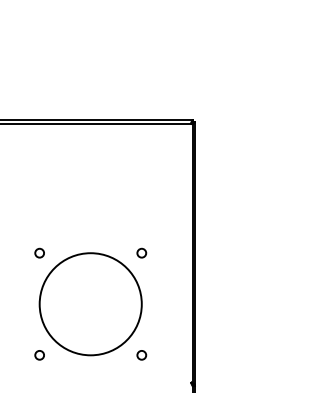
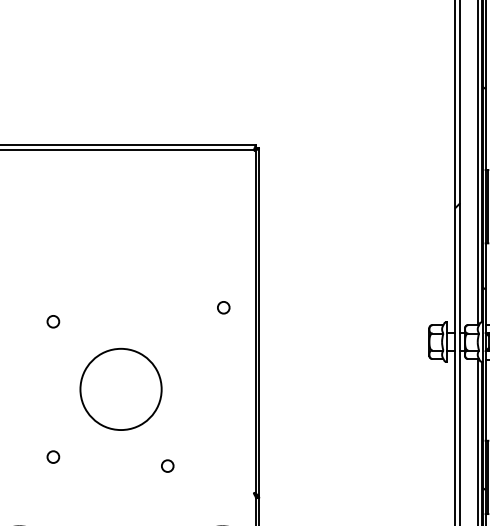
circle: (141, 253) -> (223, 307), moved
circle: (90, 304) -> (120, 389), size x0.6
circle: (141, 354) -> (167, 465), moved

